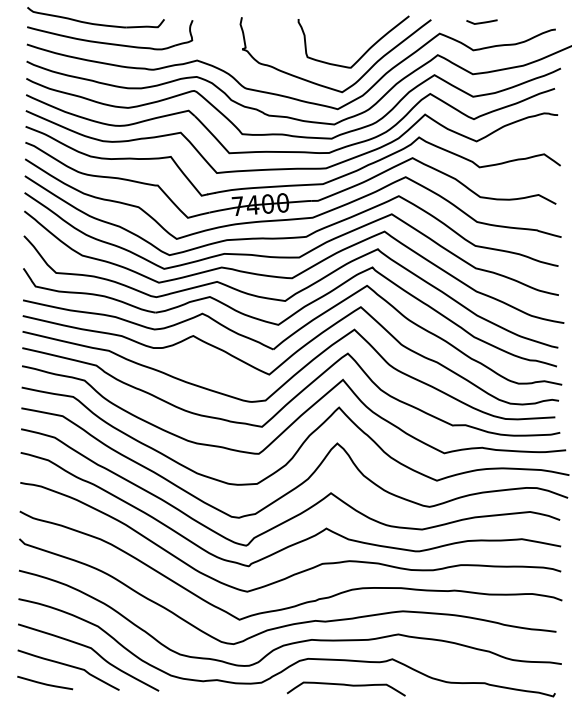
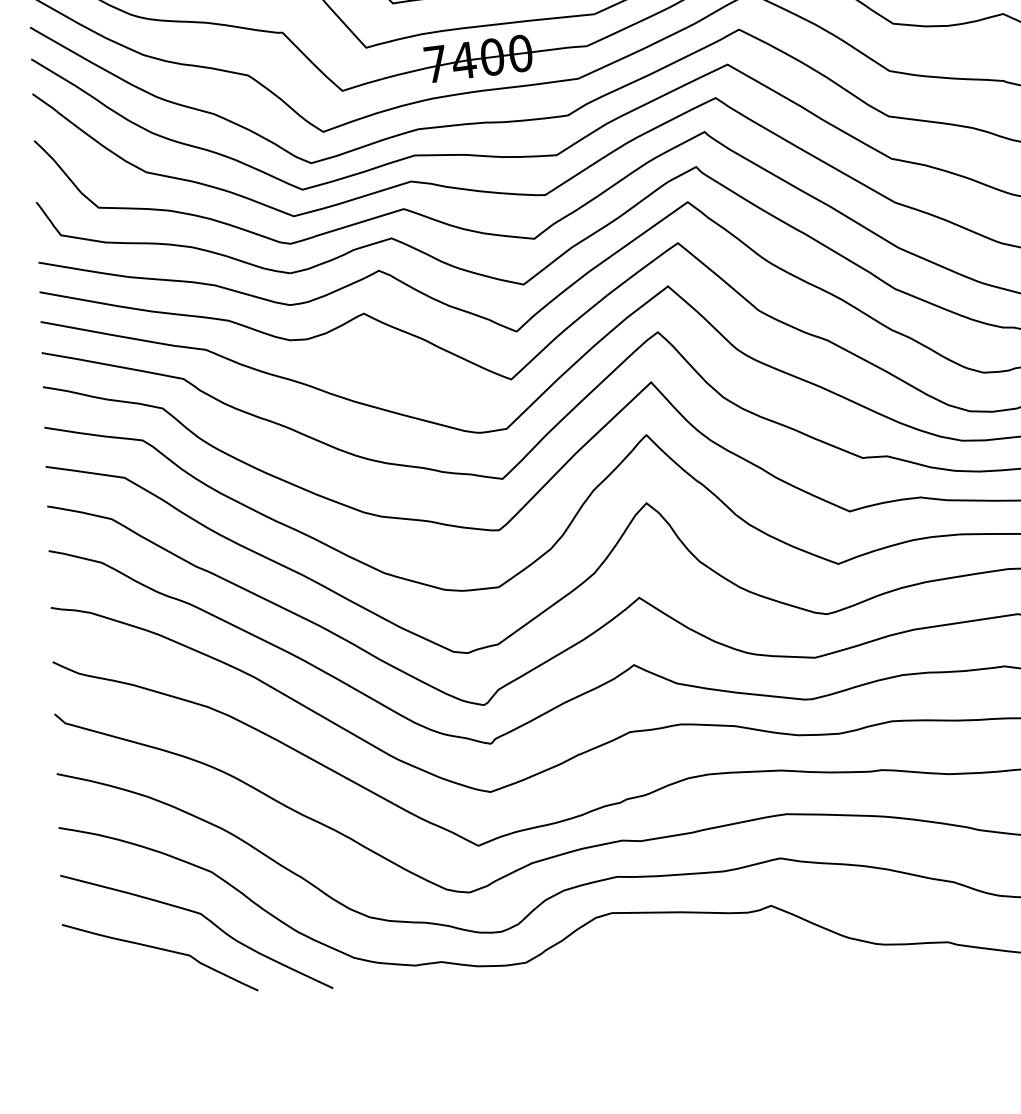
curve: (45, 683) -> (117, 984), removed
curve: (345, 685) -> (685, 959), removed

